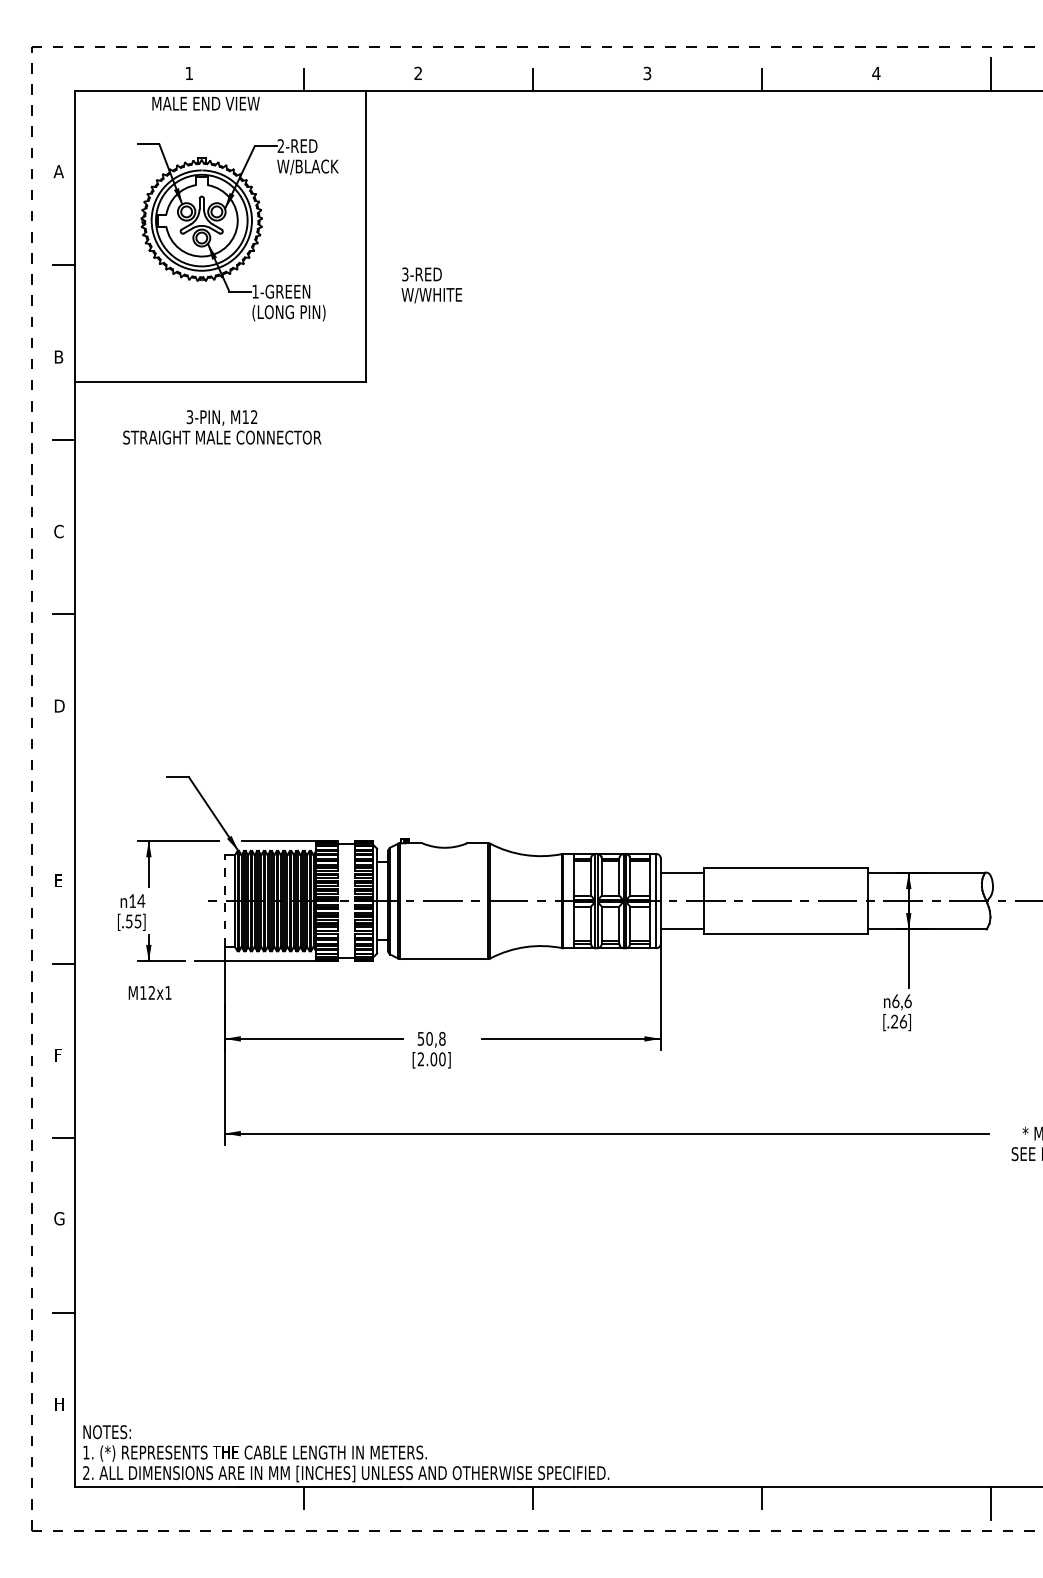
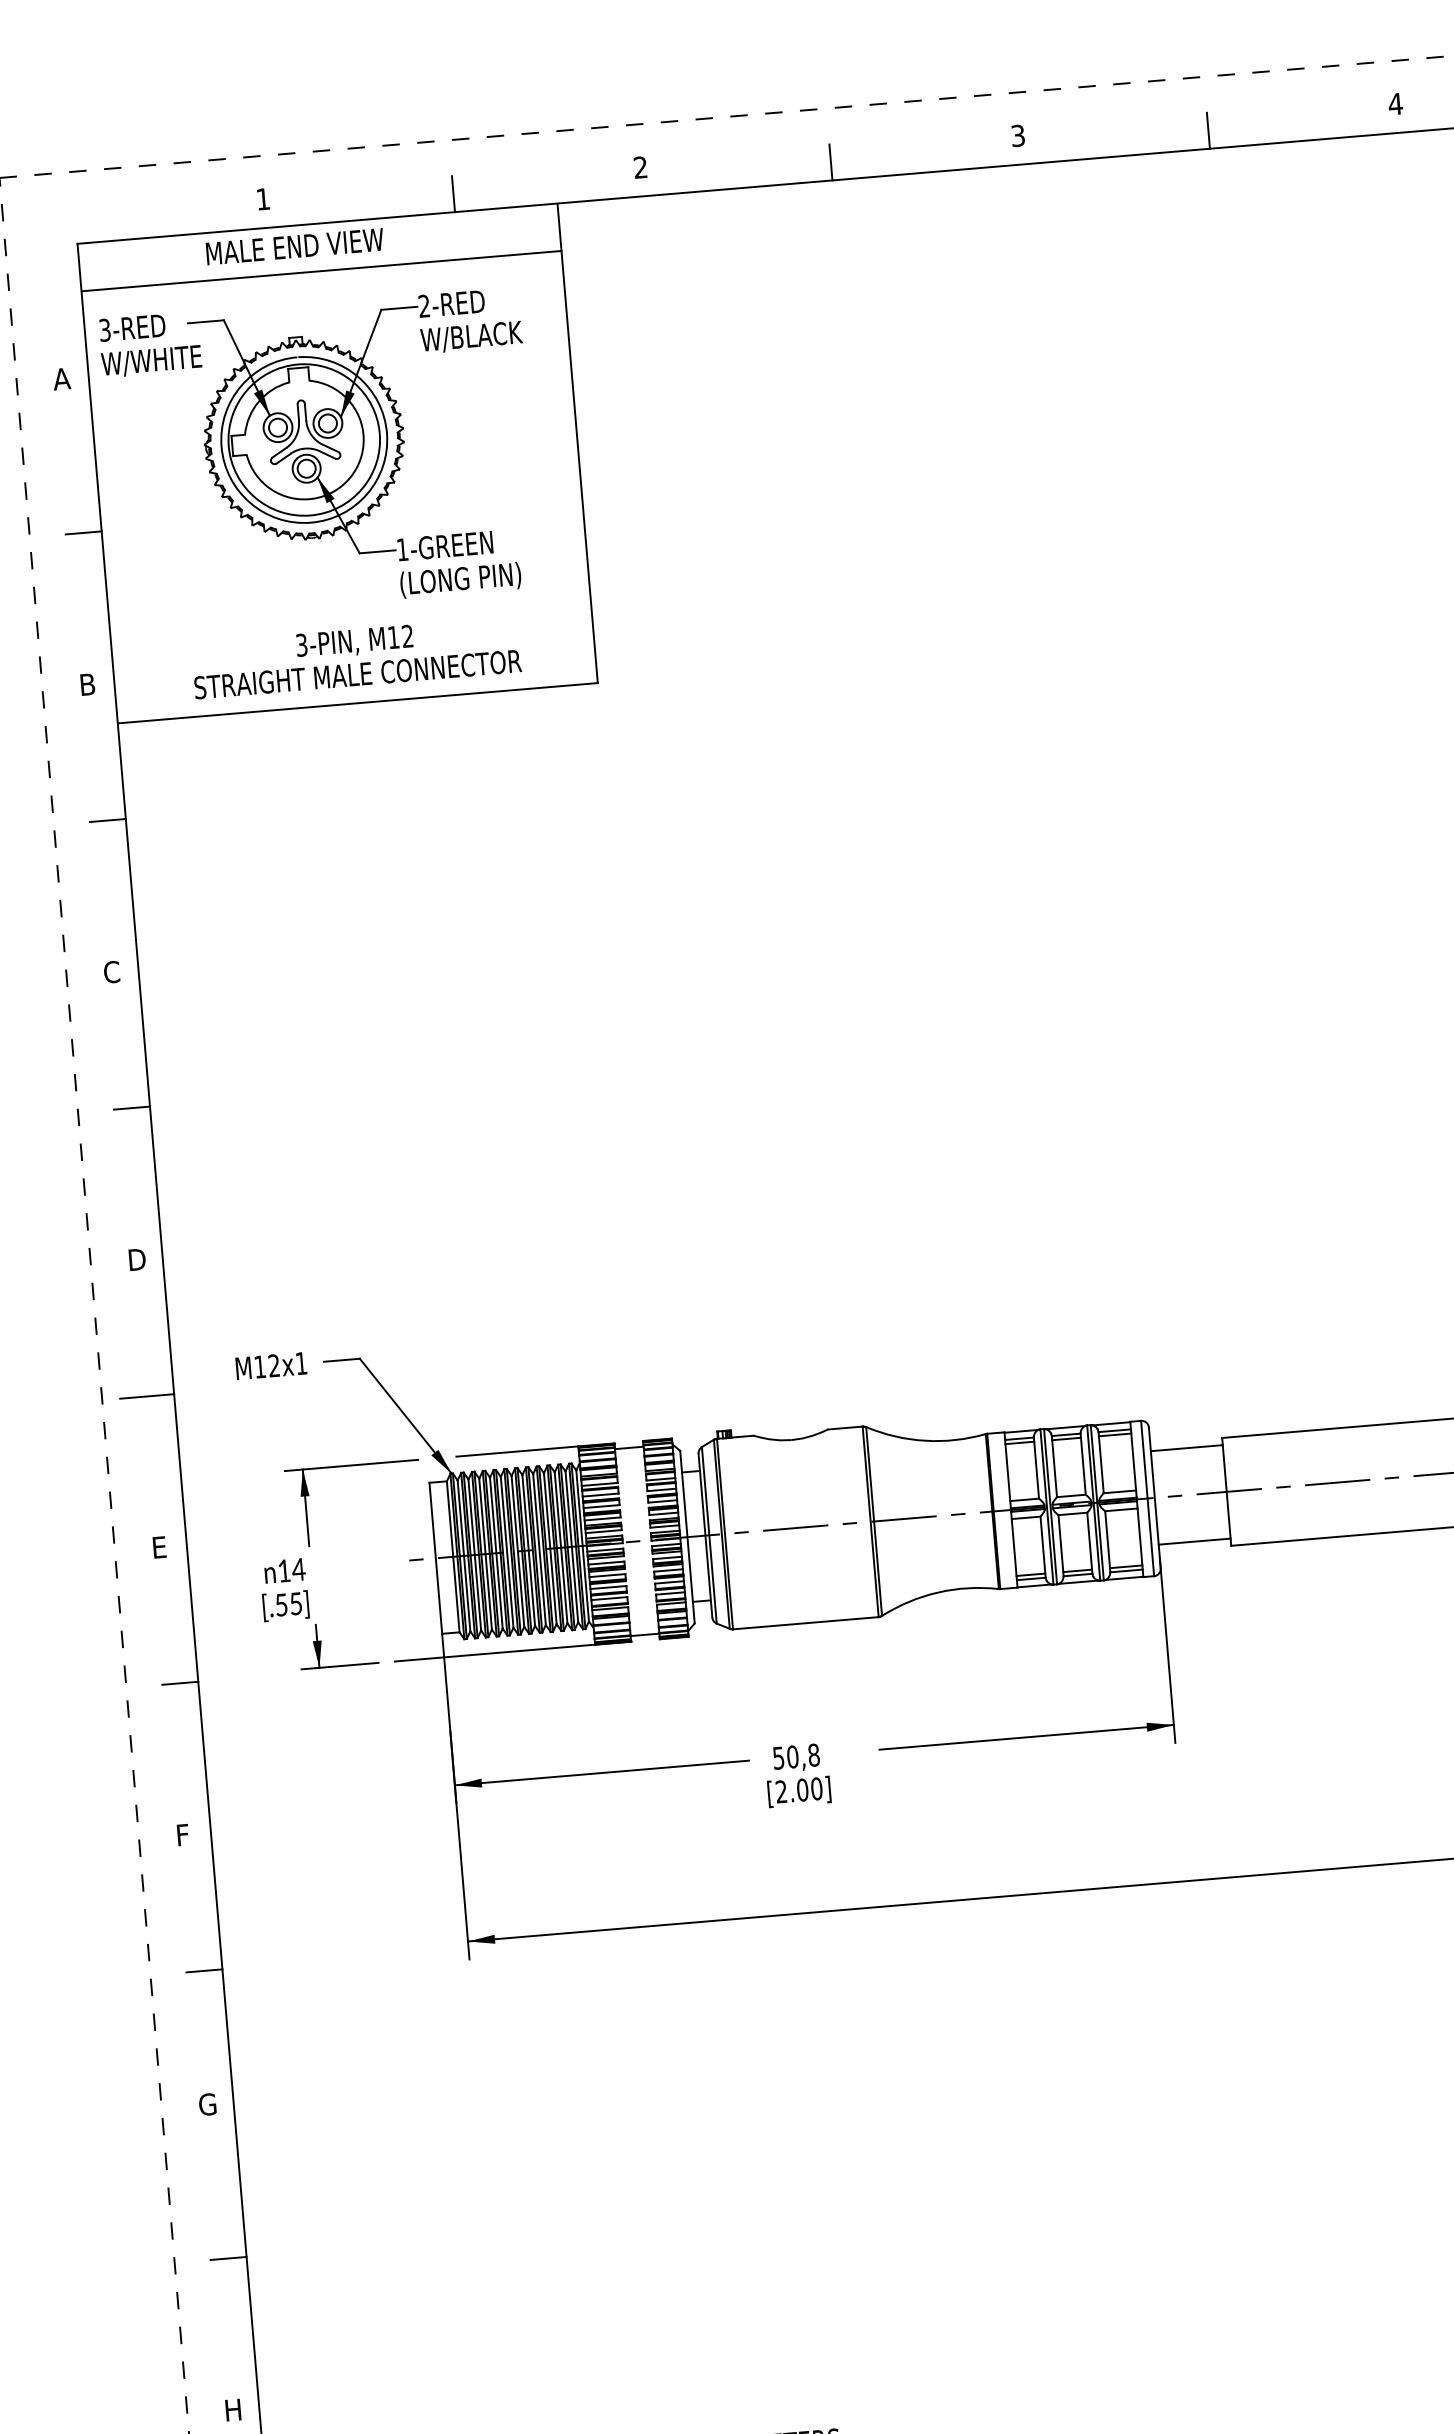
line: (220, 119) -> (321, 270), added
text: (431, 285) -> (149, 344), moved
text: (222, 427) -> (356, 657), moved
line: (58, 788) -> (146, 1395), added
line: (224, 901) -> (435, 1558), dashed -> solid
text: (149, 992) -> (270, 1365), moved

